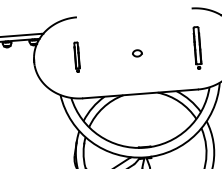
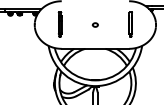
part: (76, 57) -> (59, 24), size x1.43

